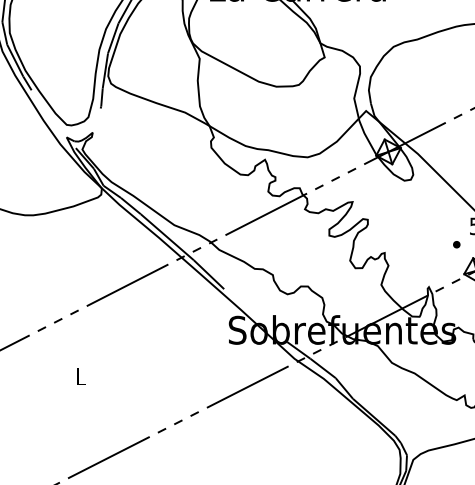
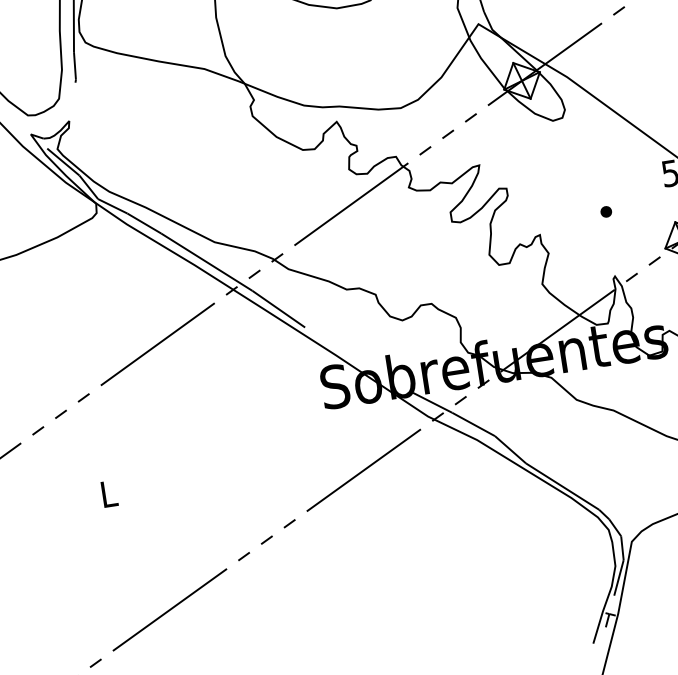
part: (456, 244) -> (605, 211), moved

